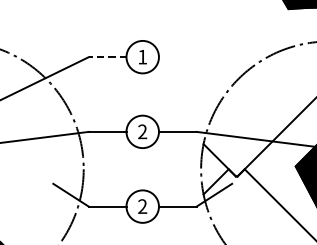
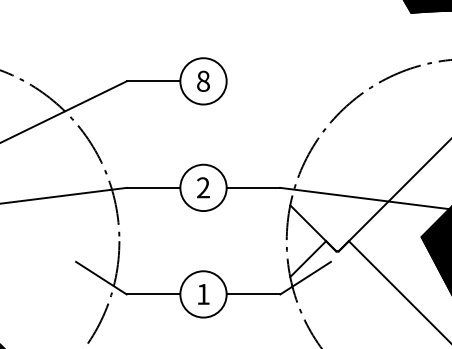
text: (142, 56) -> (203, 80), 1 -> 8
line: (107, 57) -> (153, 81), dashed -> solid
text: (142, 206) -> (203, 294), 2 -> 1

